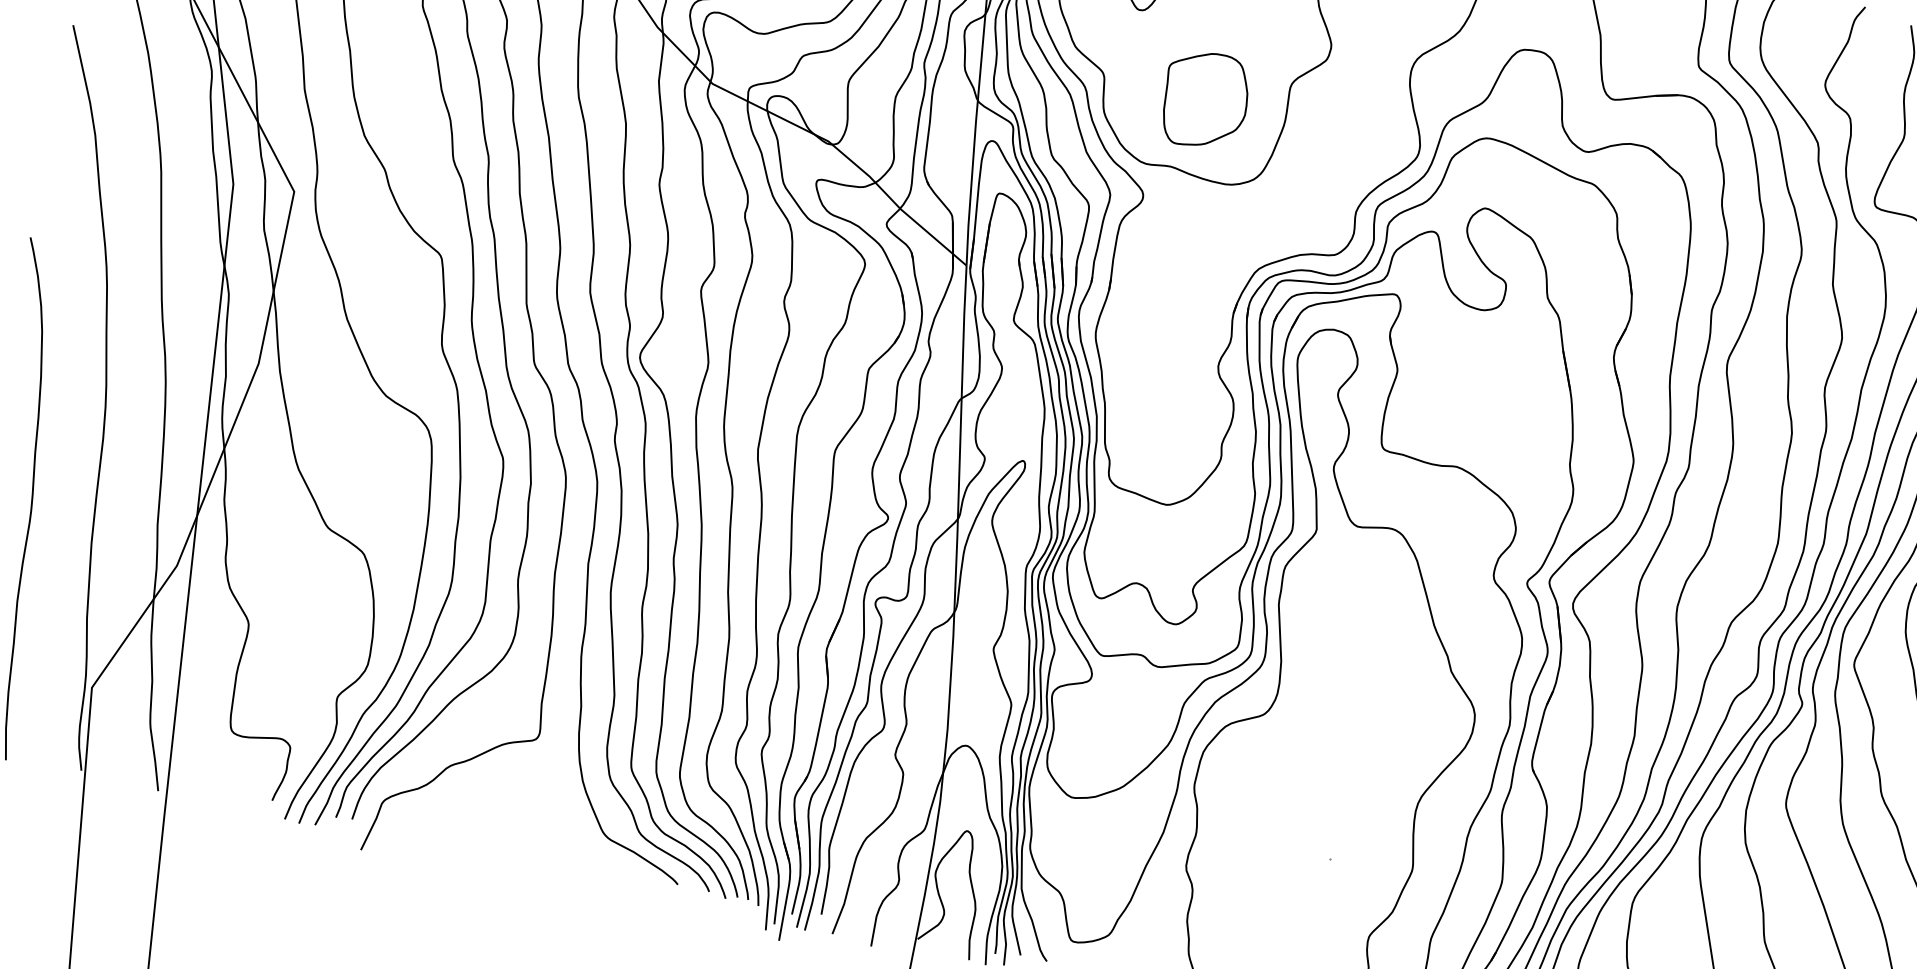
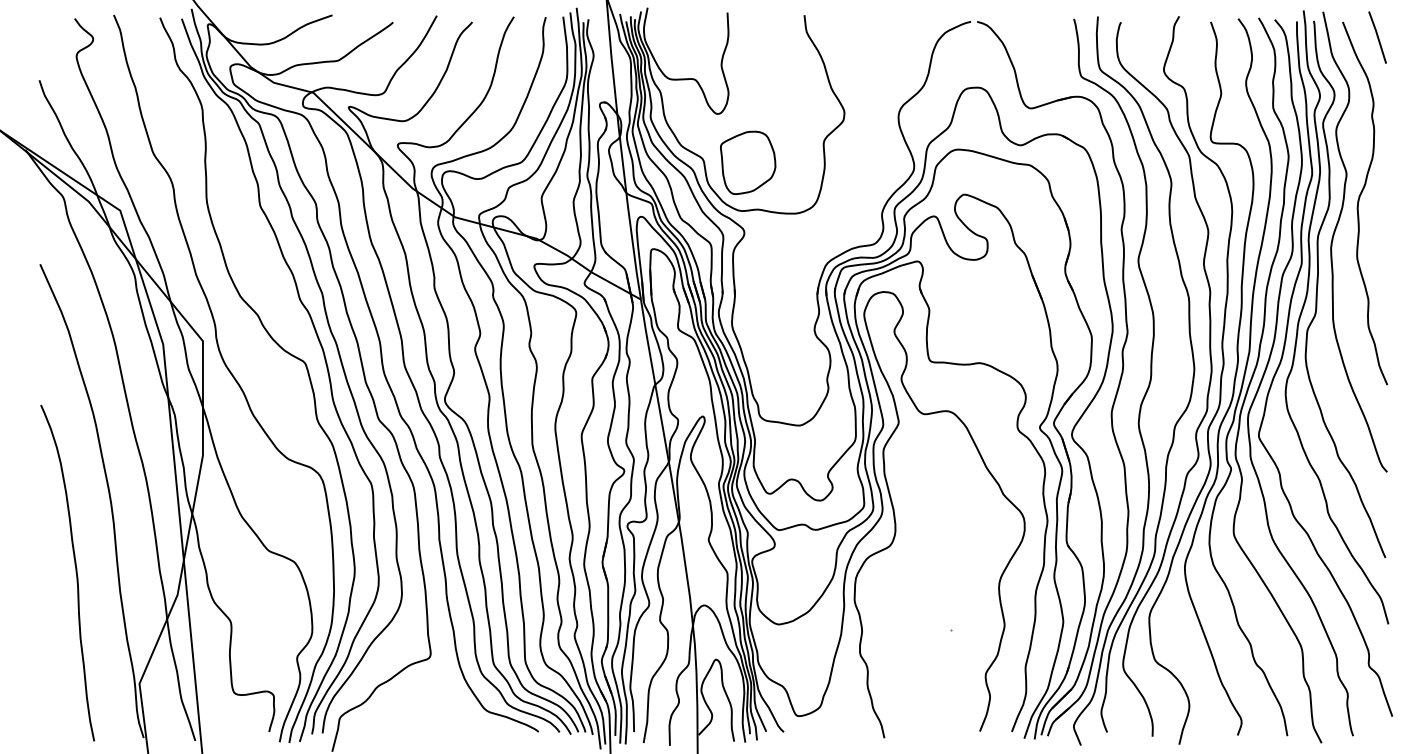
part: (1205, 99) -> (748, 162), moved

